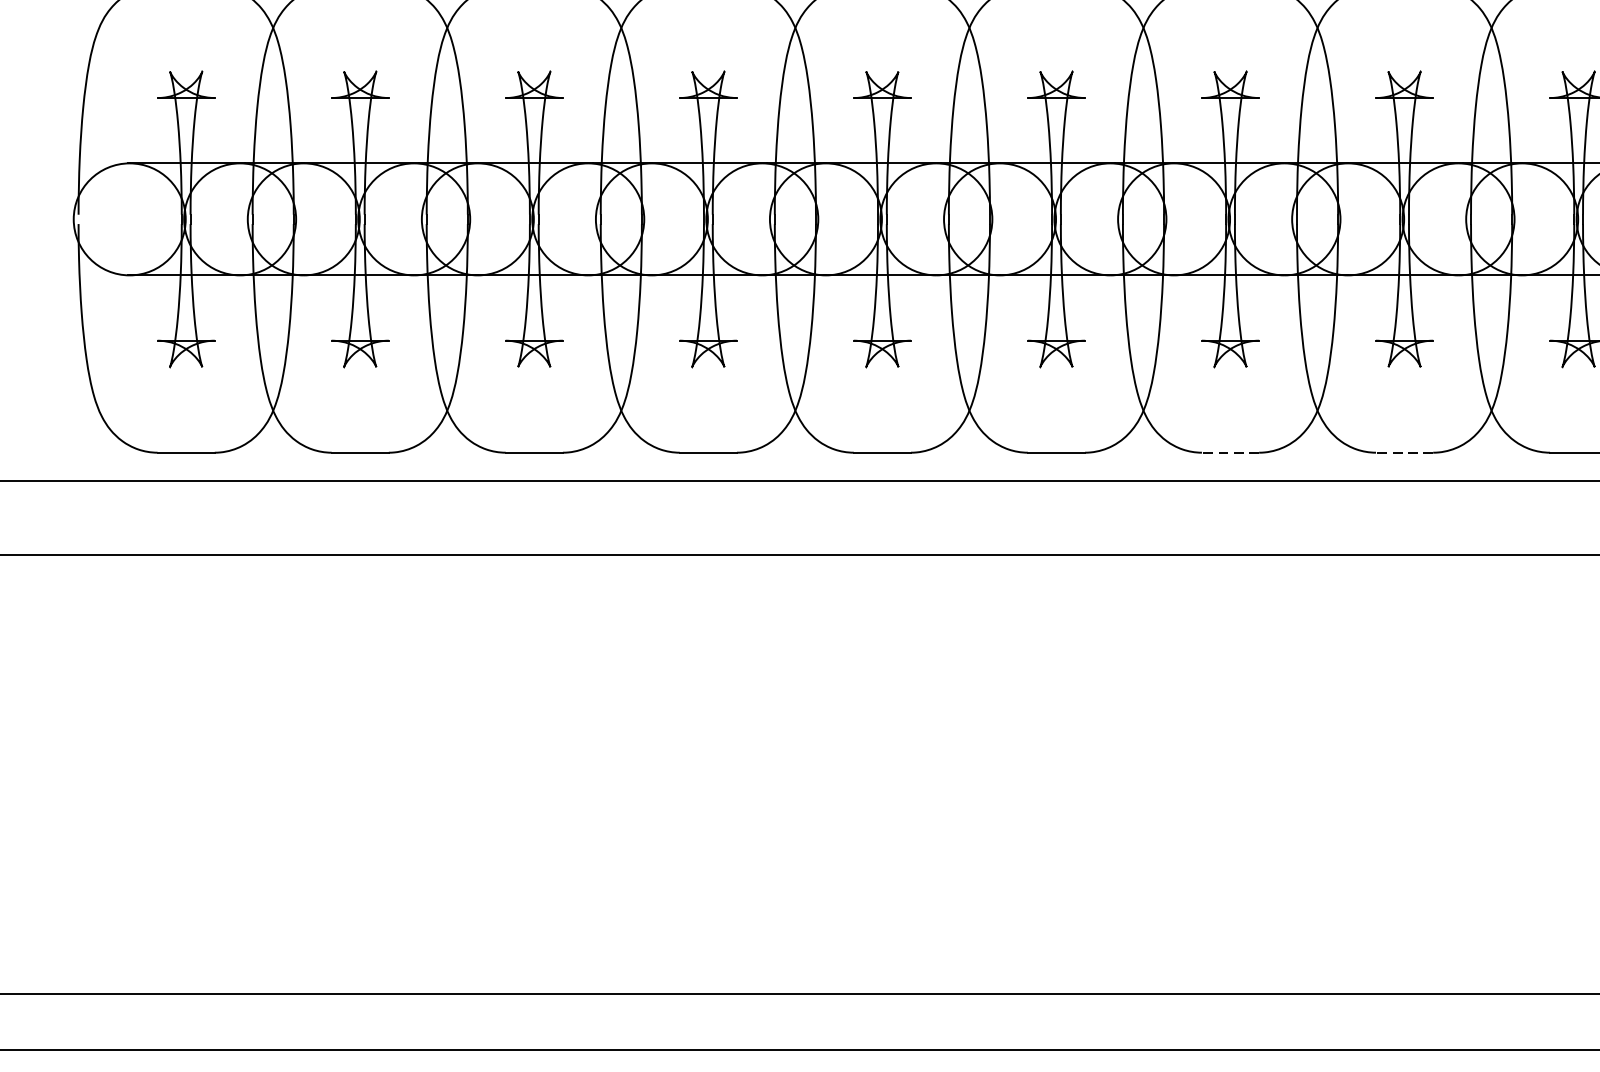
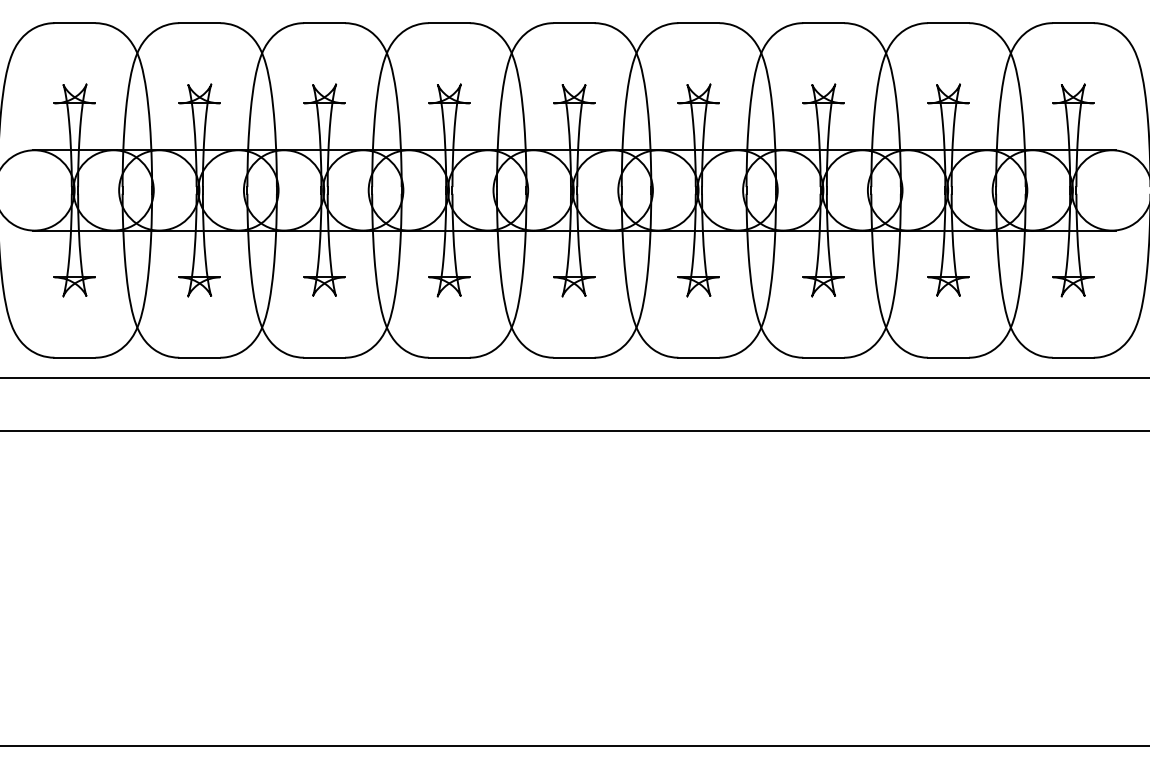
line: (1230, 452) -> (823, 357), dashed -> solid
line: (1404, 452) -> (948, 357), dashed -> solid

